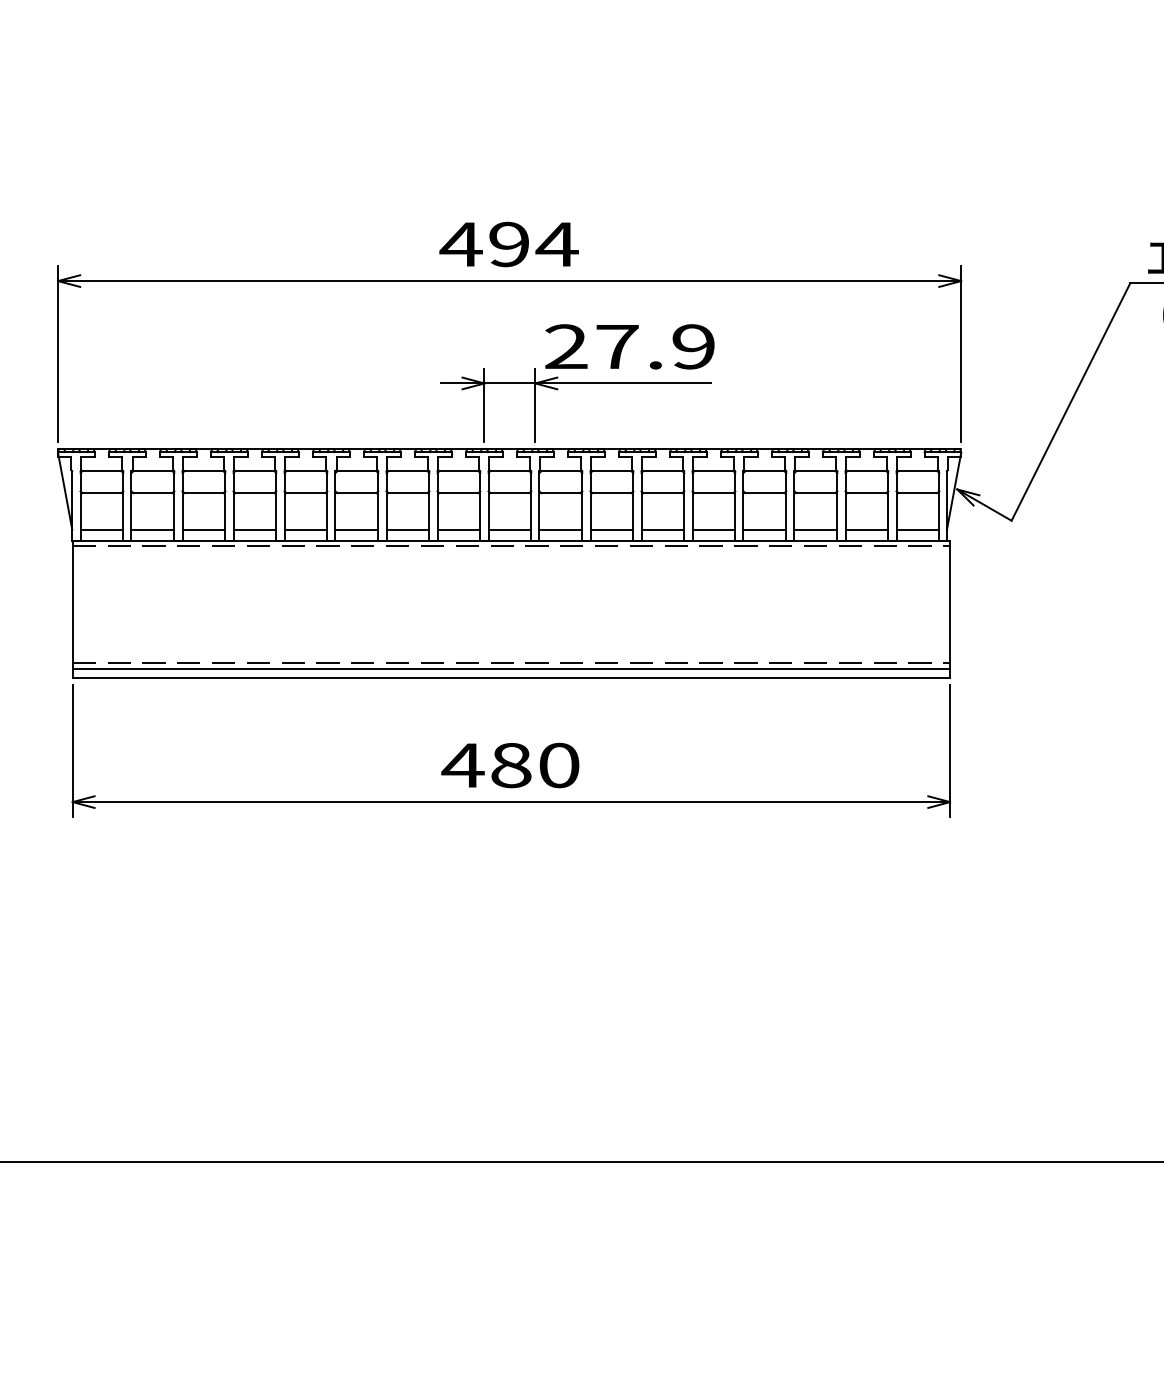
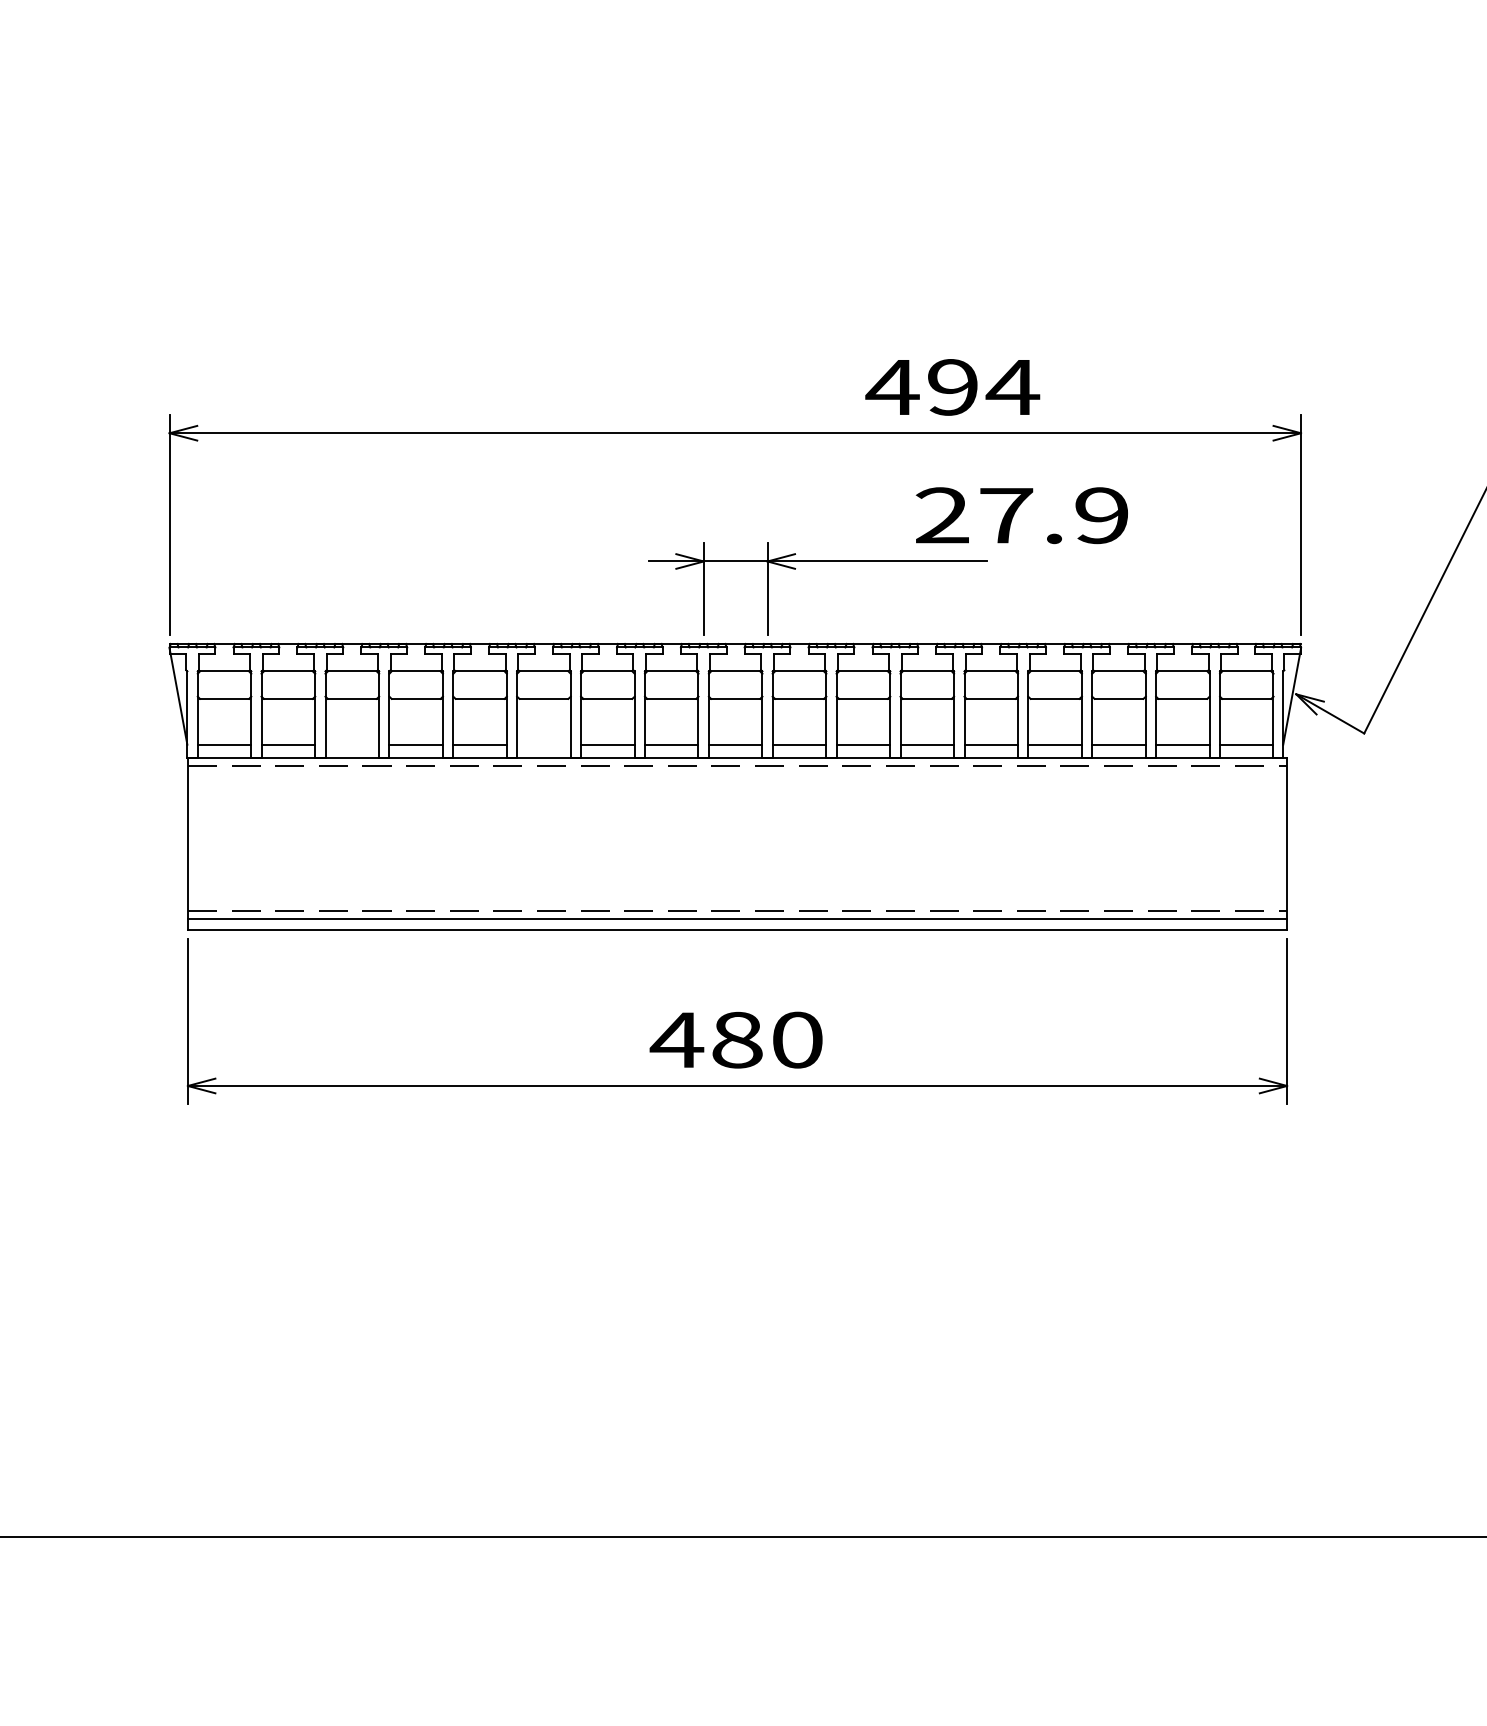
text: (508, 244) -> (952, 387), moved
text: (629, 346) -> (1021, 515), moved
line: (204, 529) -> (352, 744), removed
line: (356, 529) -> (543, 744), removed

